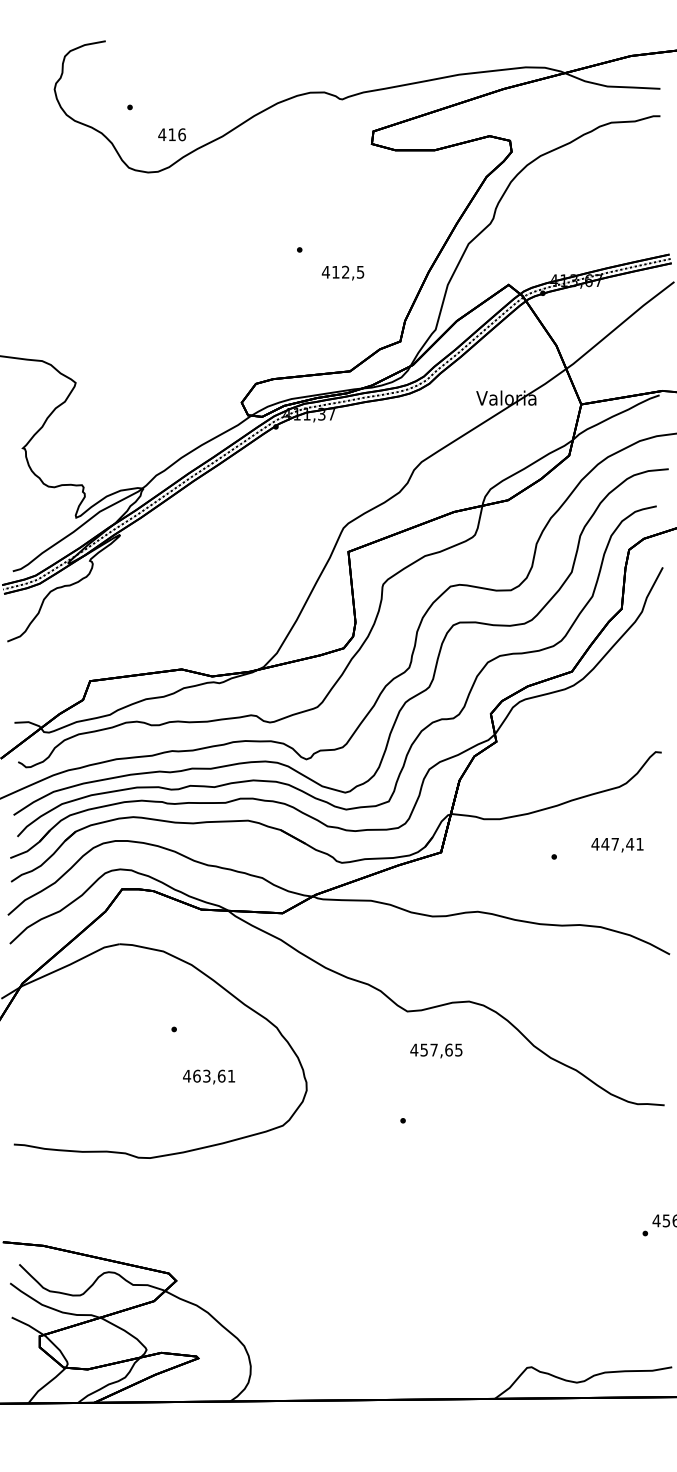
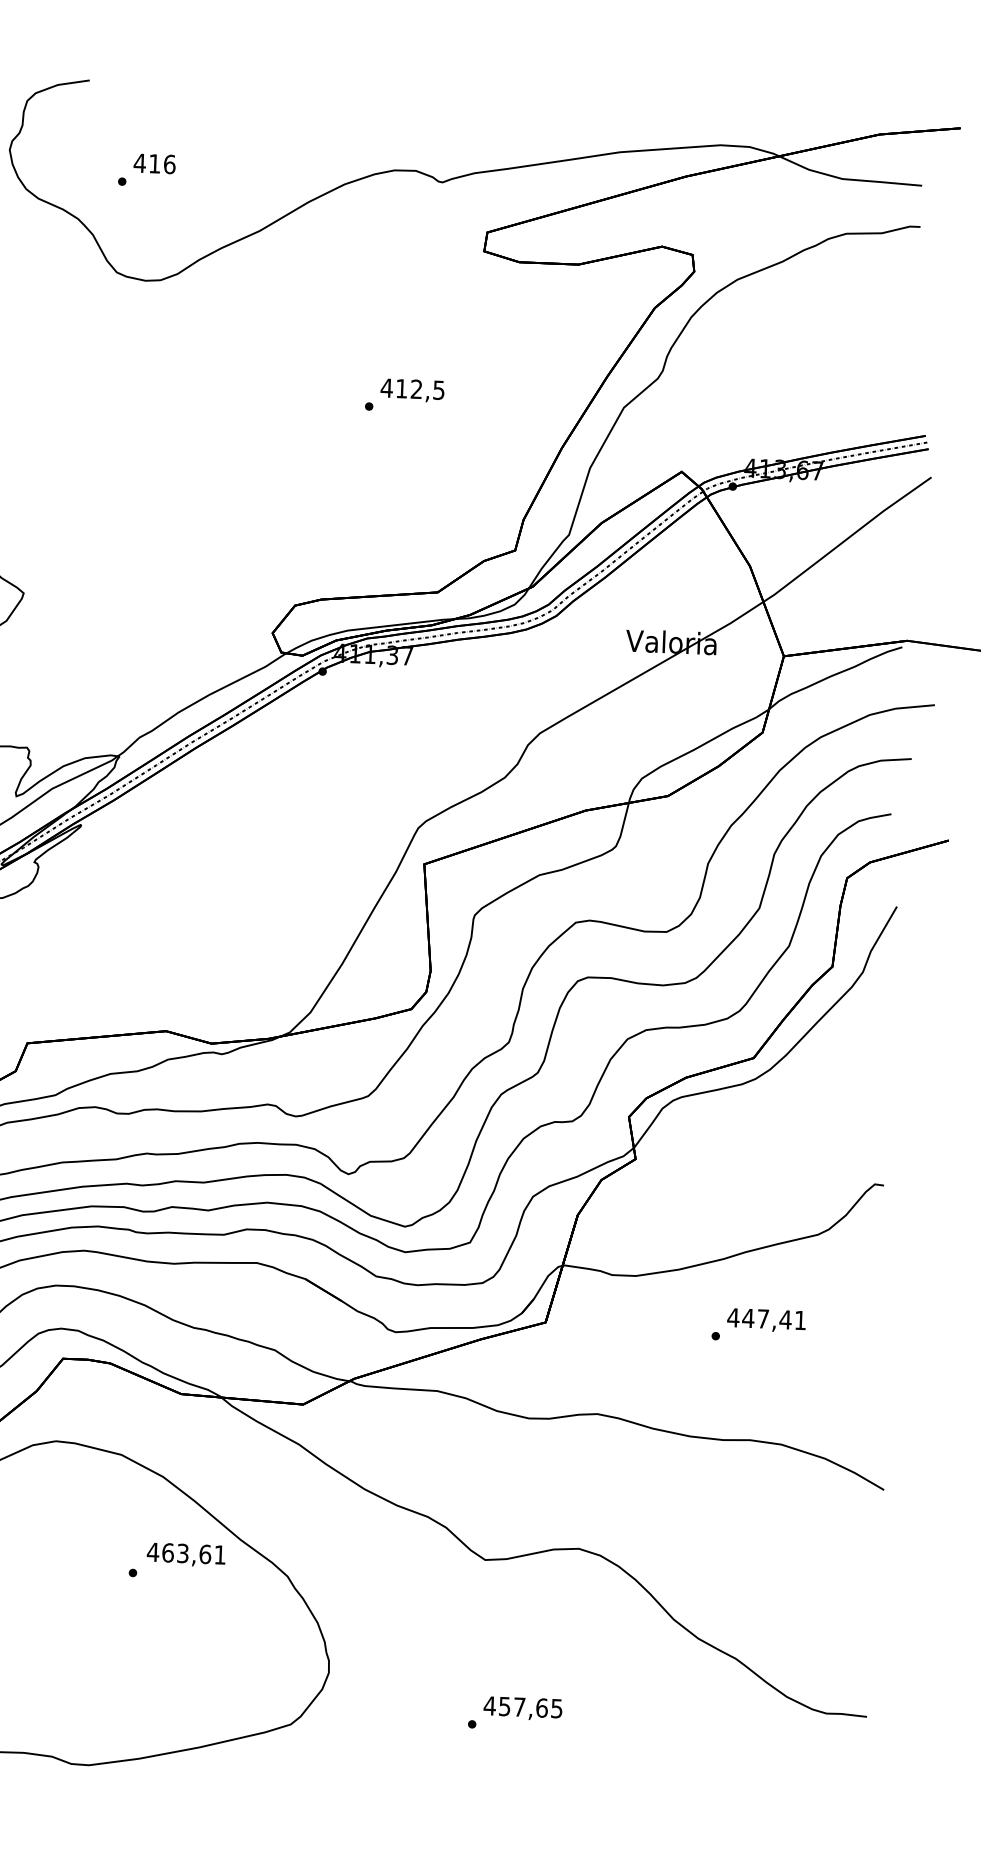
text: (171, 134) -> (153, 163), moved
text: (342, 272) -> (411, 389), moved
text: (617, 845) -> (766, 1320), moved
text: (436, 1050) -> (523, 1707), moved
text: (209, 1076) -> (186, 1554), moved

